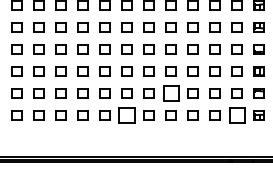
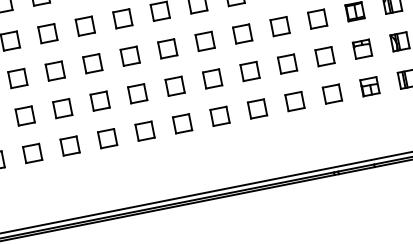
part: (170, 93) -> (211, 78), size x0.62
part: (126, 115) -> (144, 131), size x0.62
part: (236, 115) -> (331, 94), size x0.62

